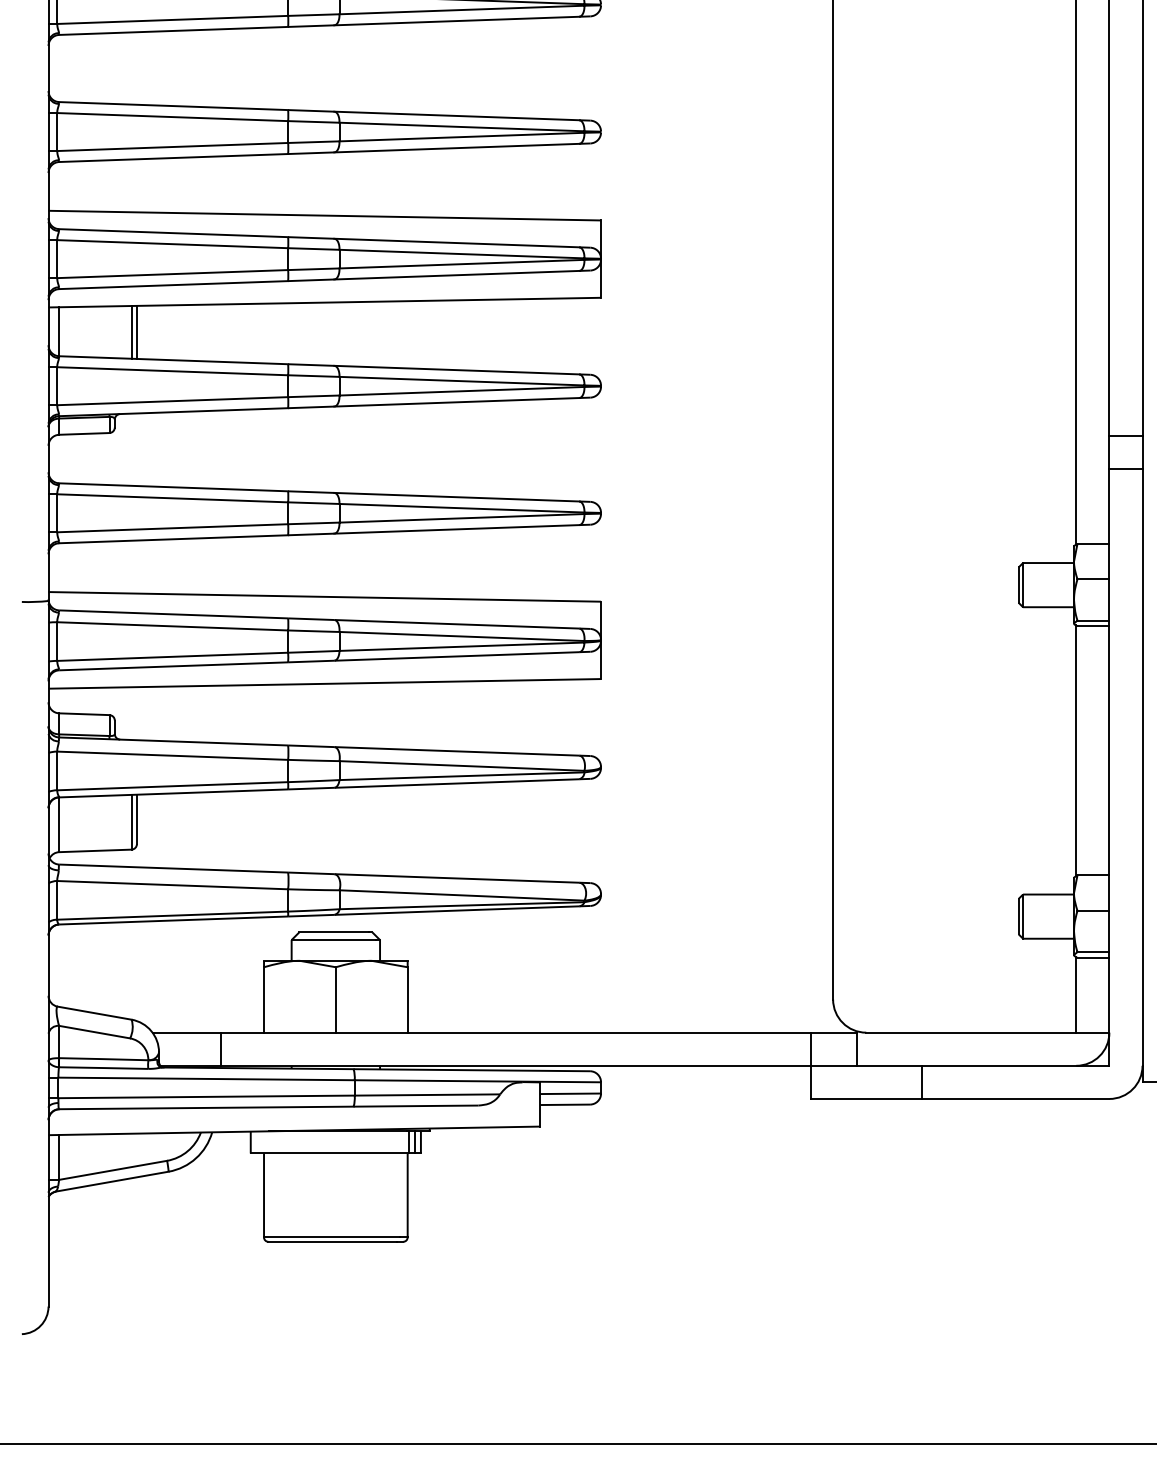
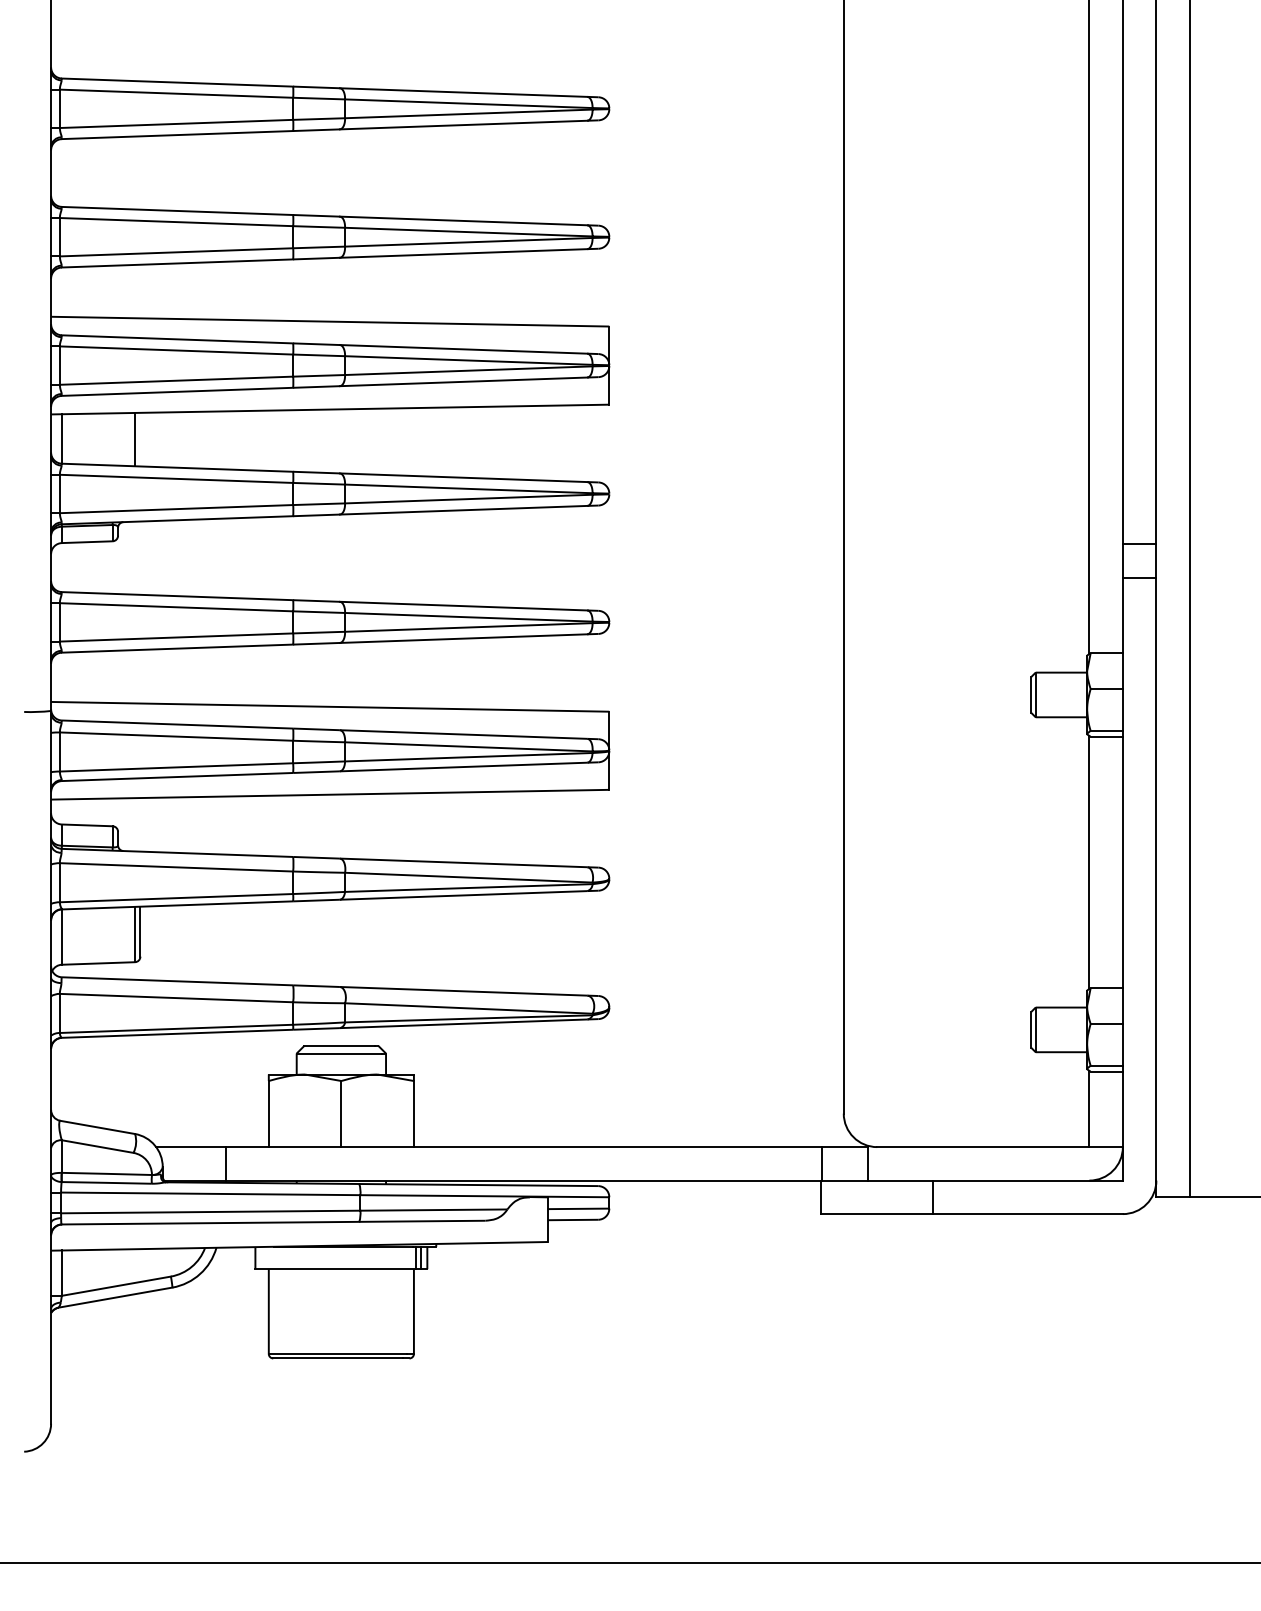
line: (137, 332) -> (140, 439), removed

